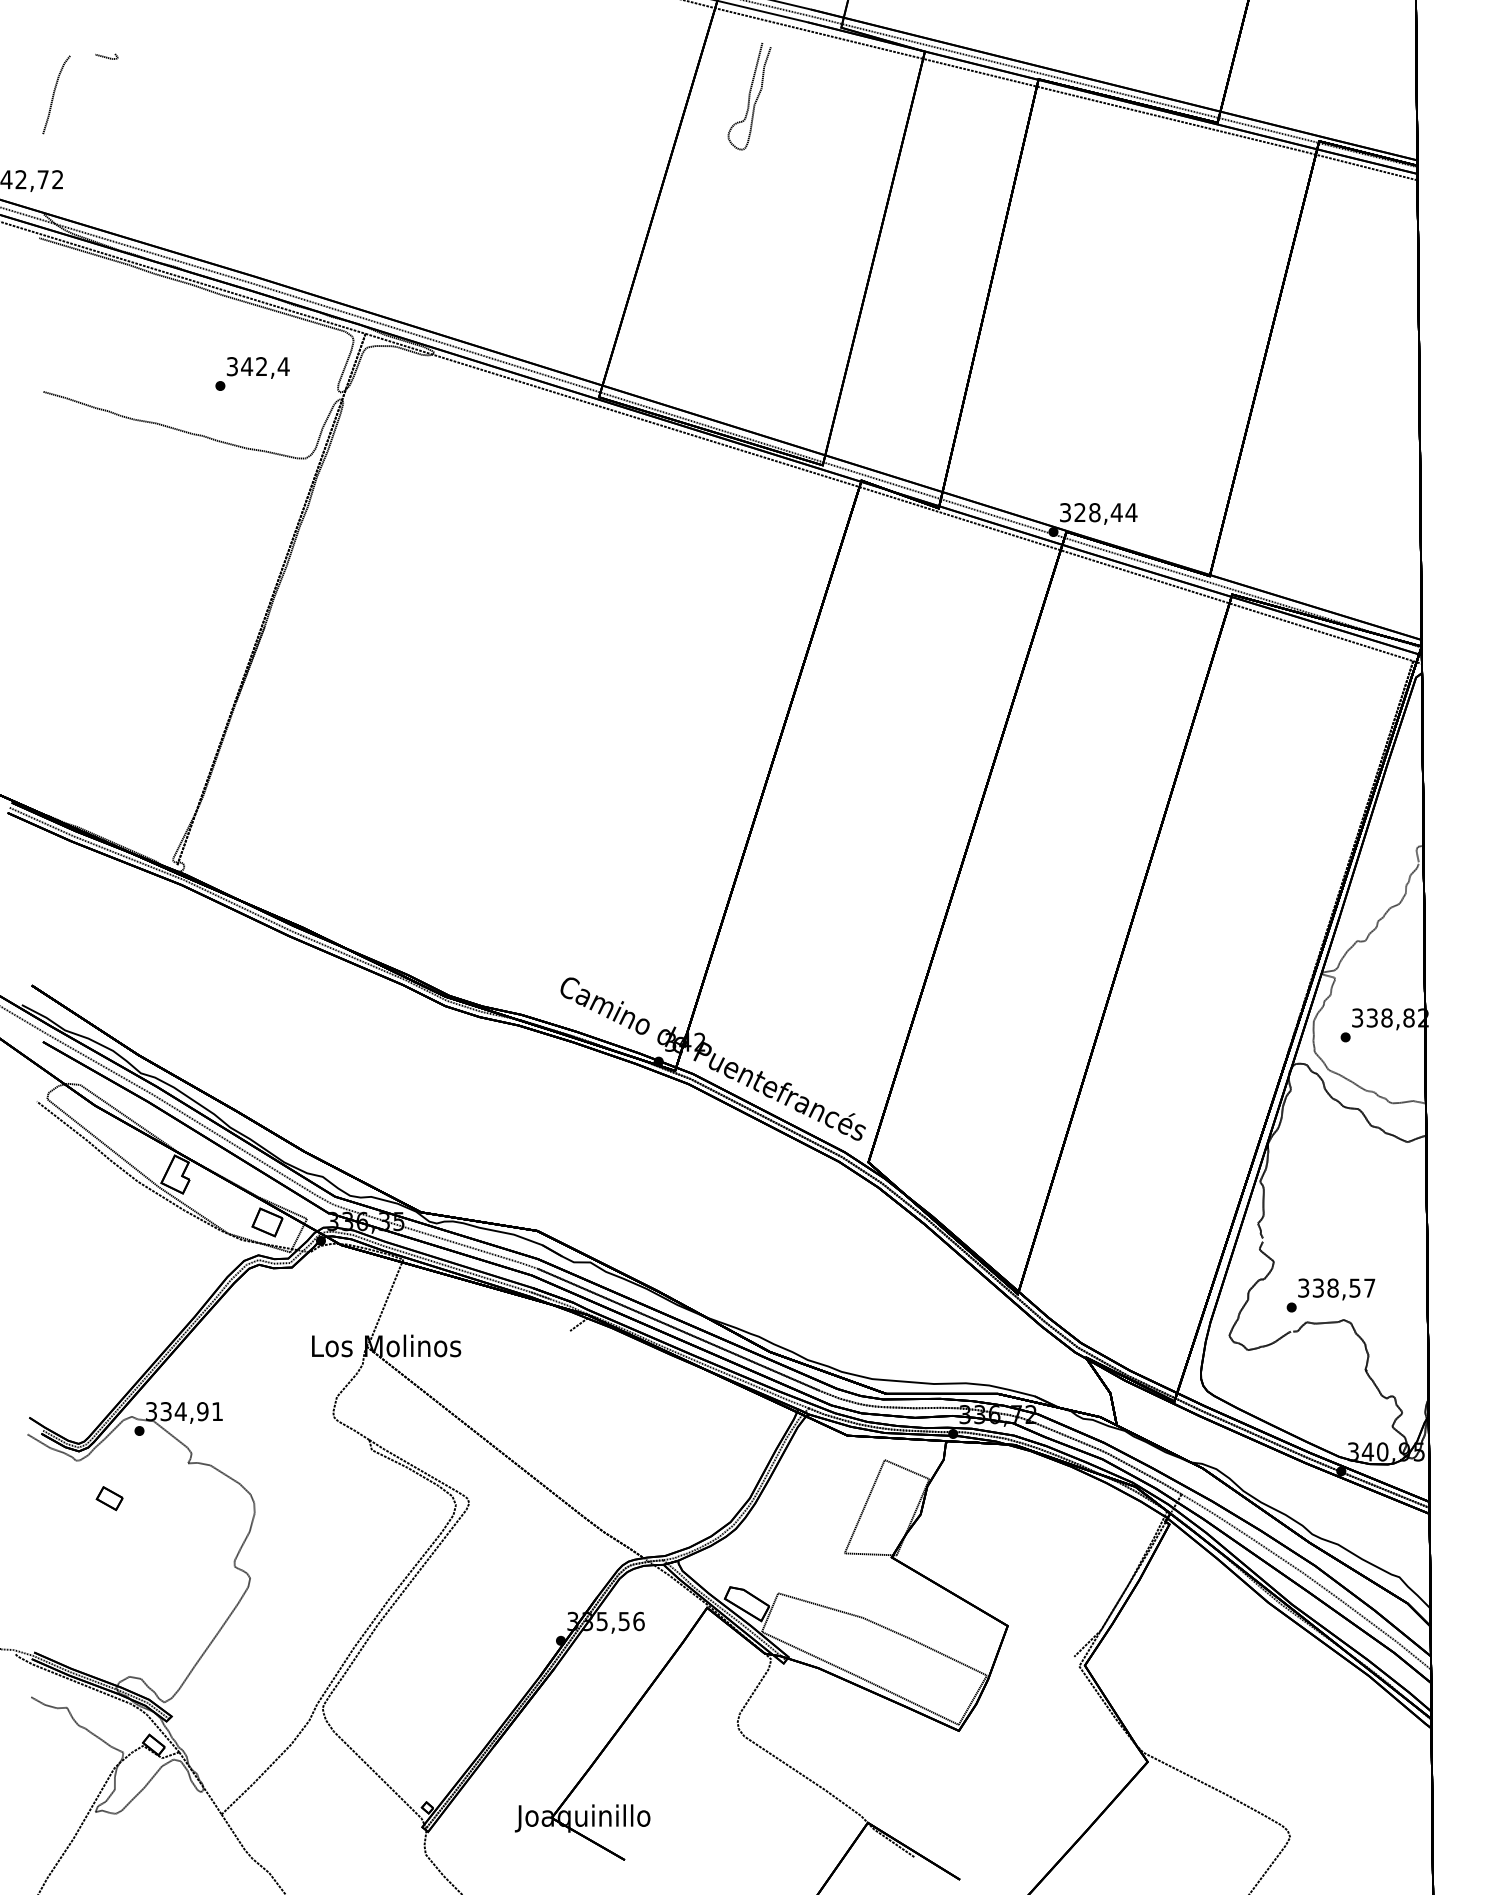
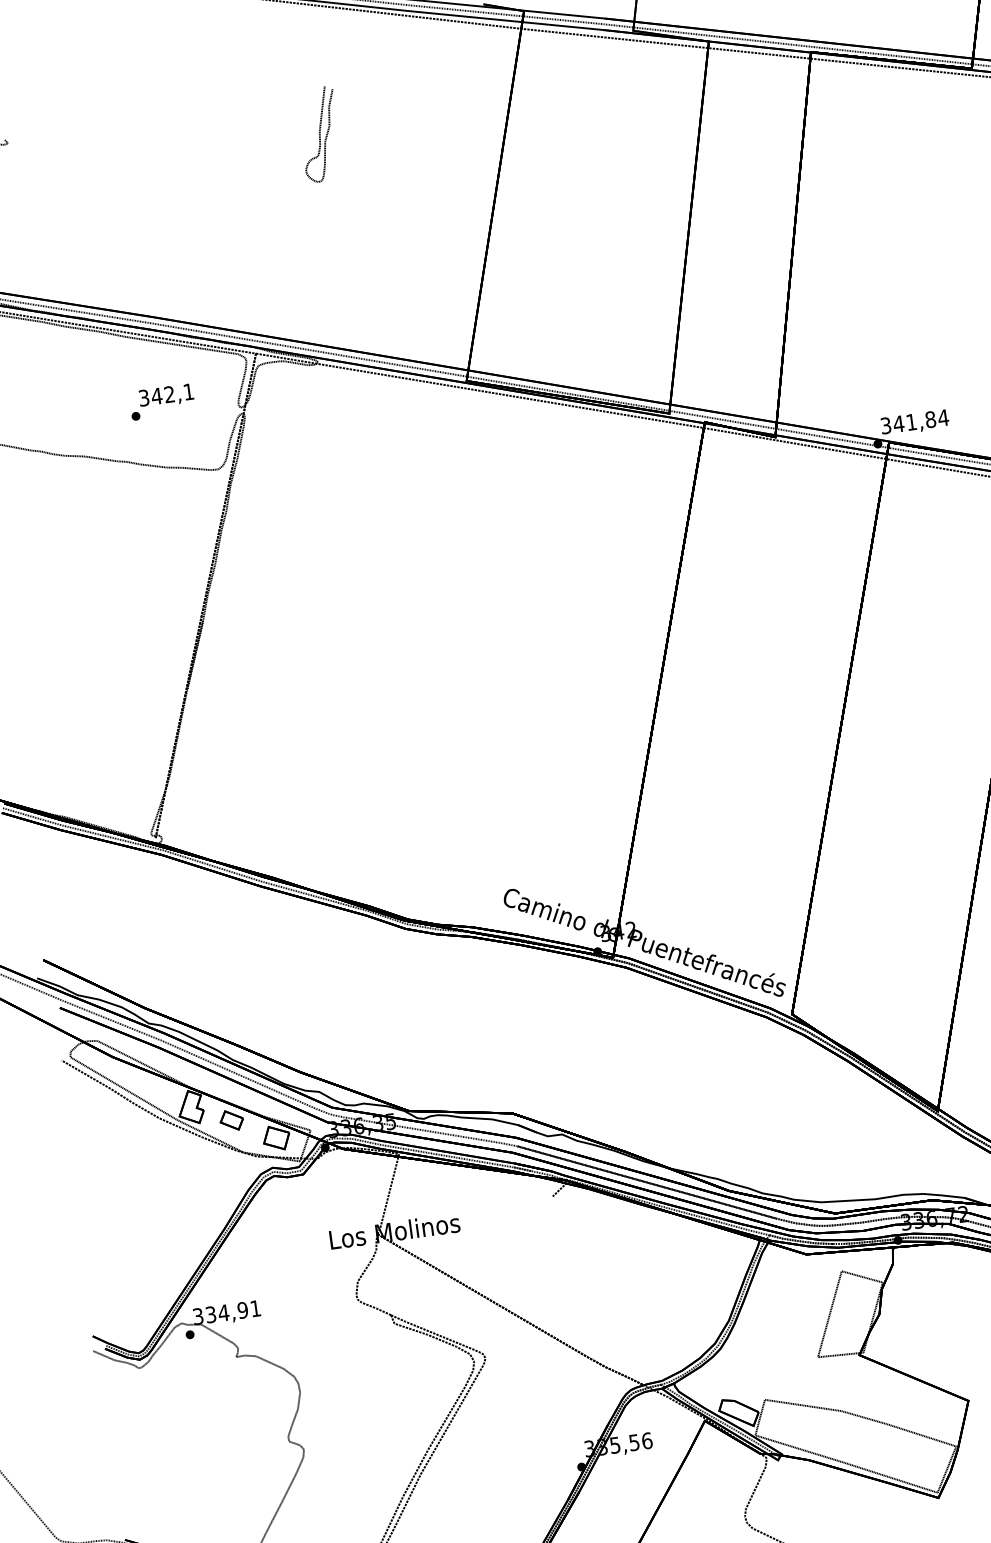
curve: (749, 96) -> (319, 134), moved
text: (283, 366) -> (188, 391), 342,4 -> 342,1
text: (1098, 512) -> (914, 421), 328,44 -> 341,84
part: (109, 1498) -> (231, 1120), moved

